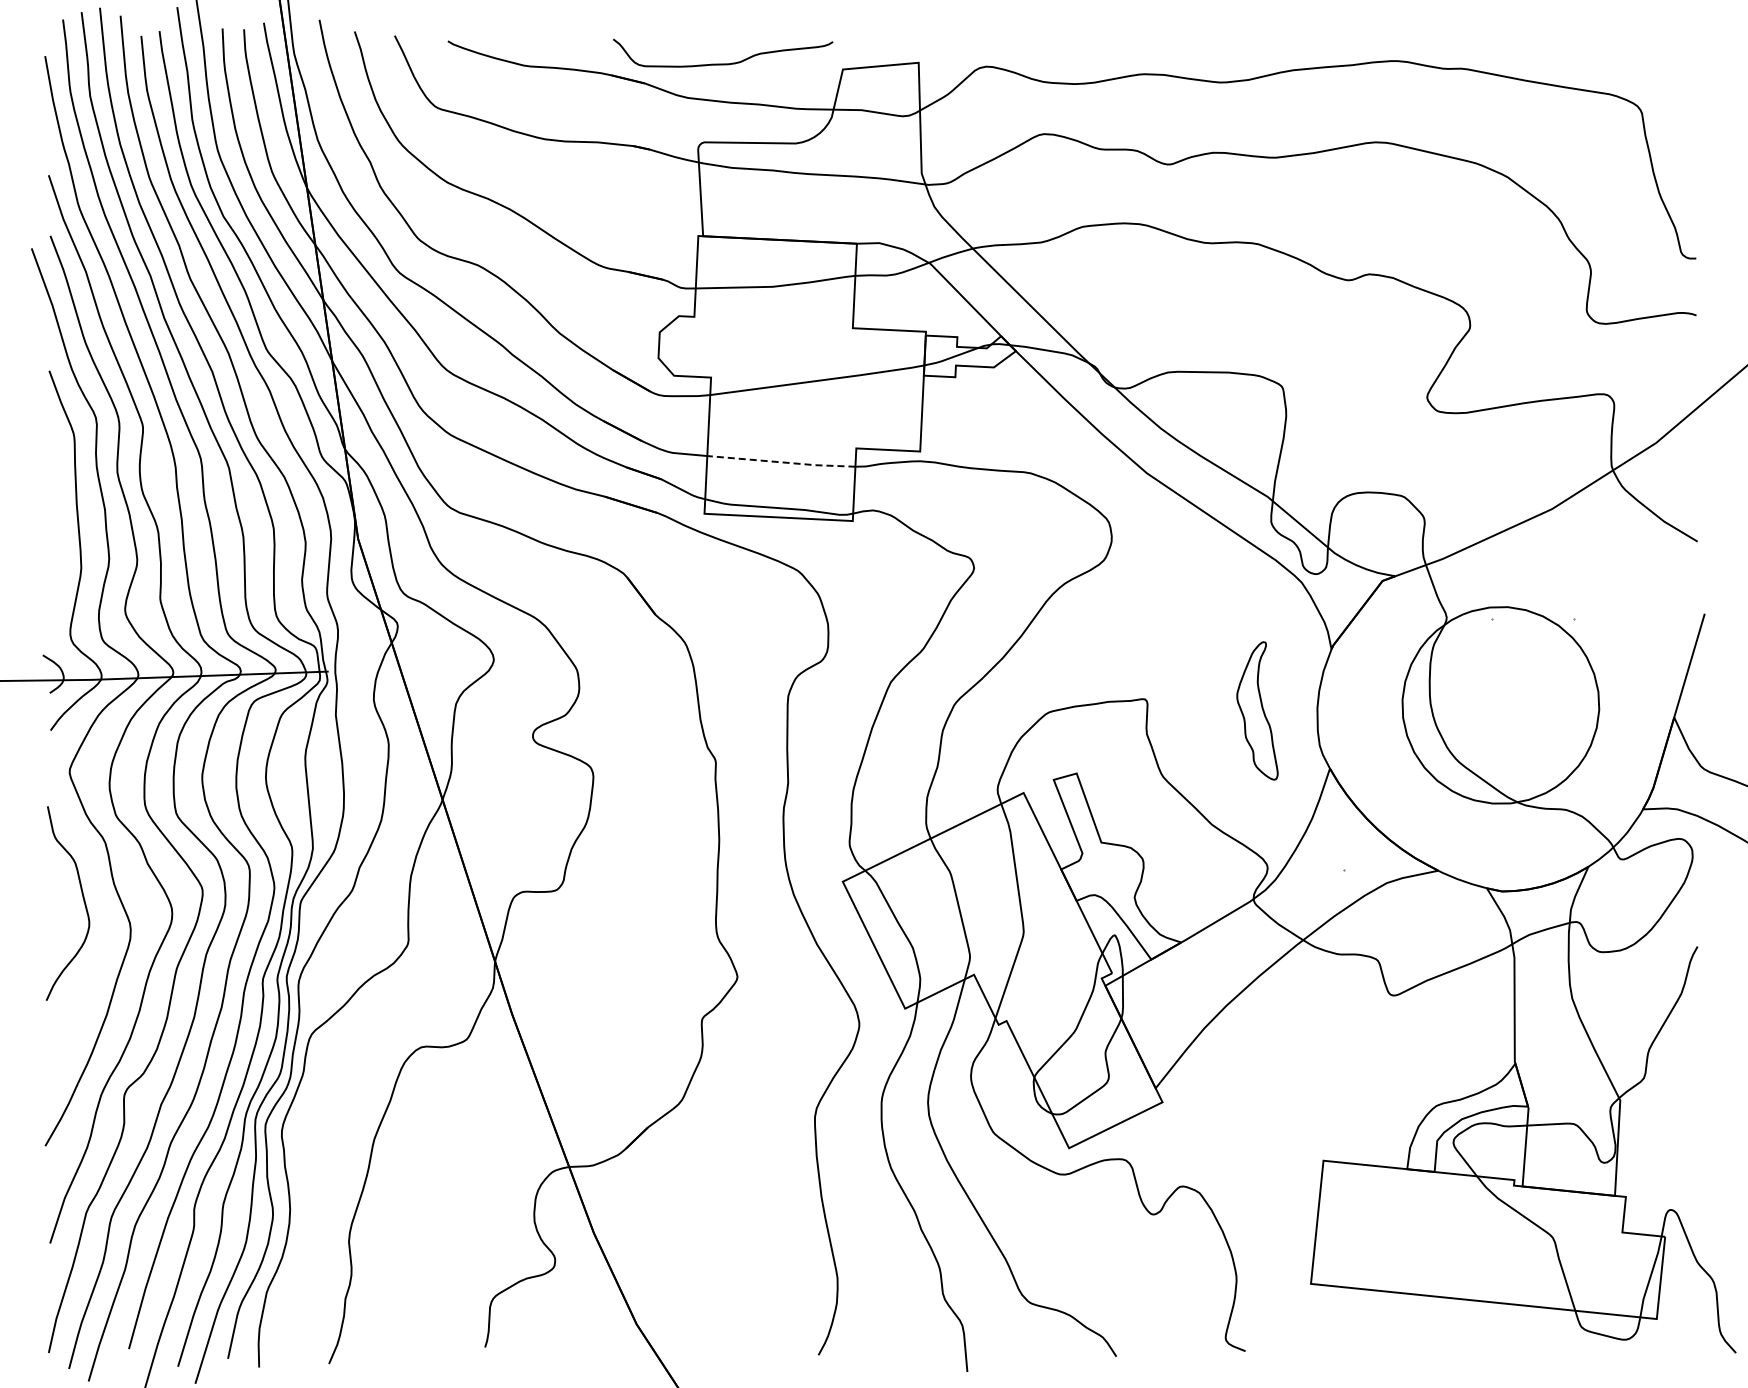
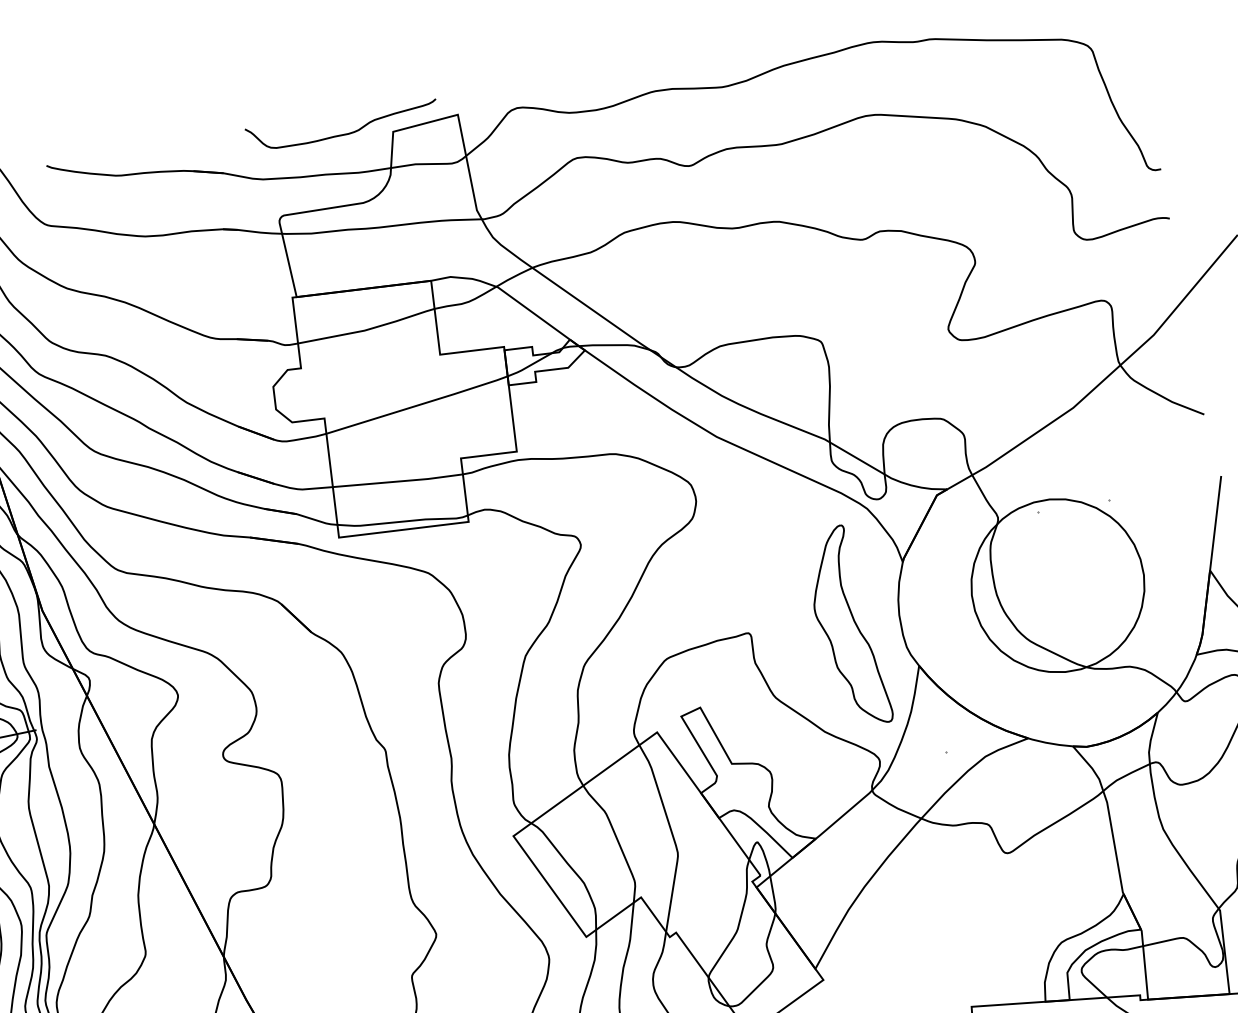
curve: (723, 63) -> (344, 133), moved
line: (781, 462) -> (398, 481), dashed -> solid
part: (1257, 710) -> (847, 626), size x1.67

